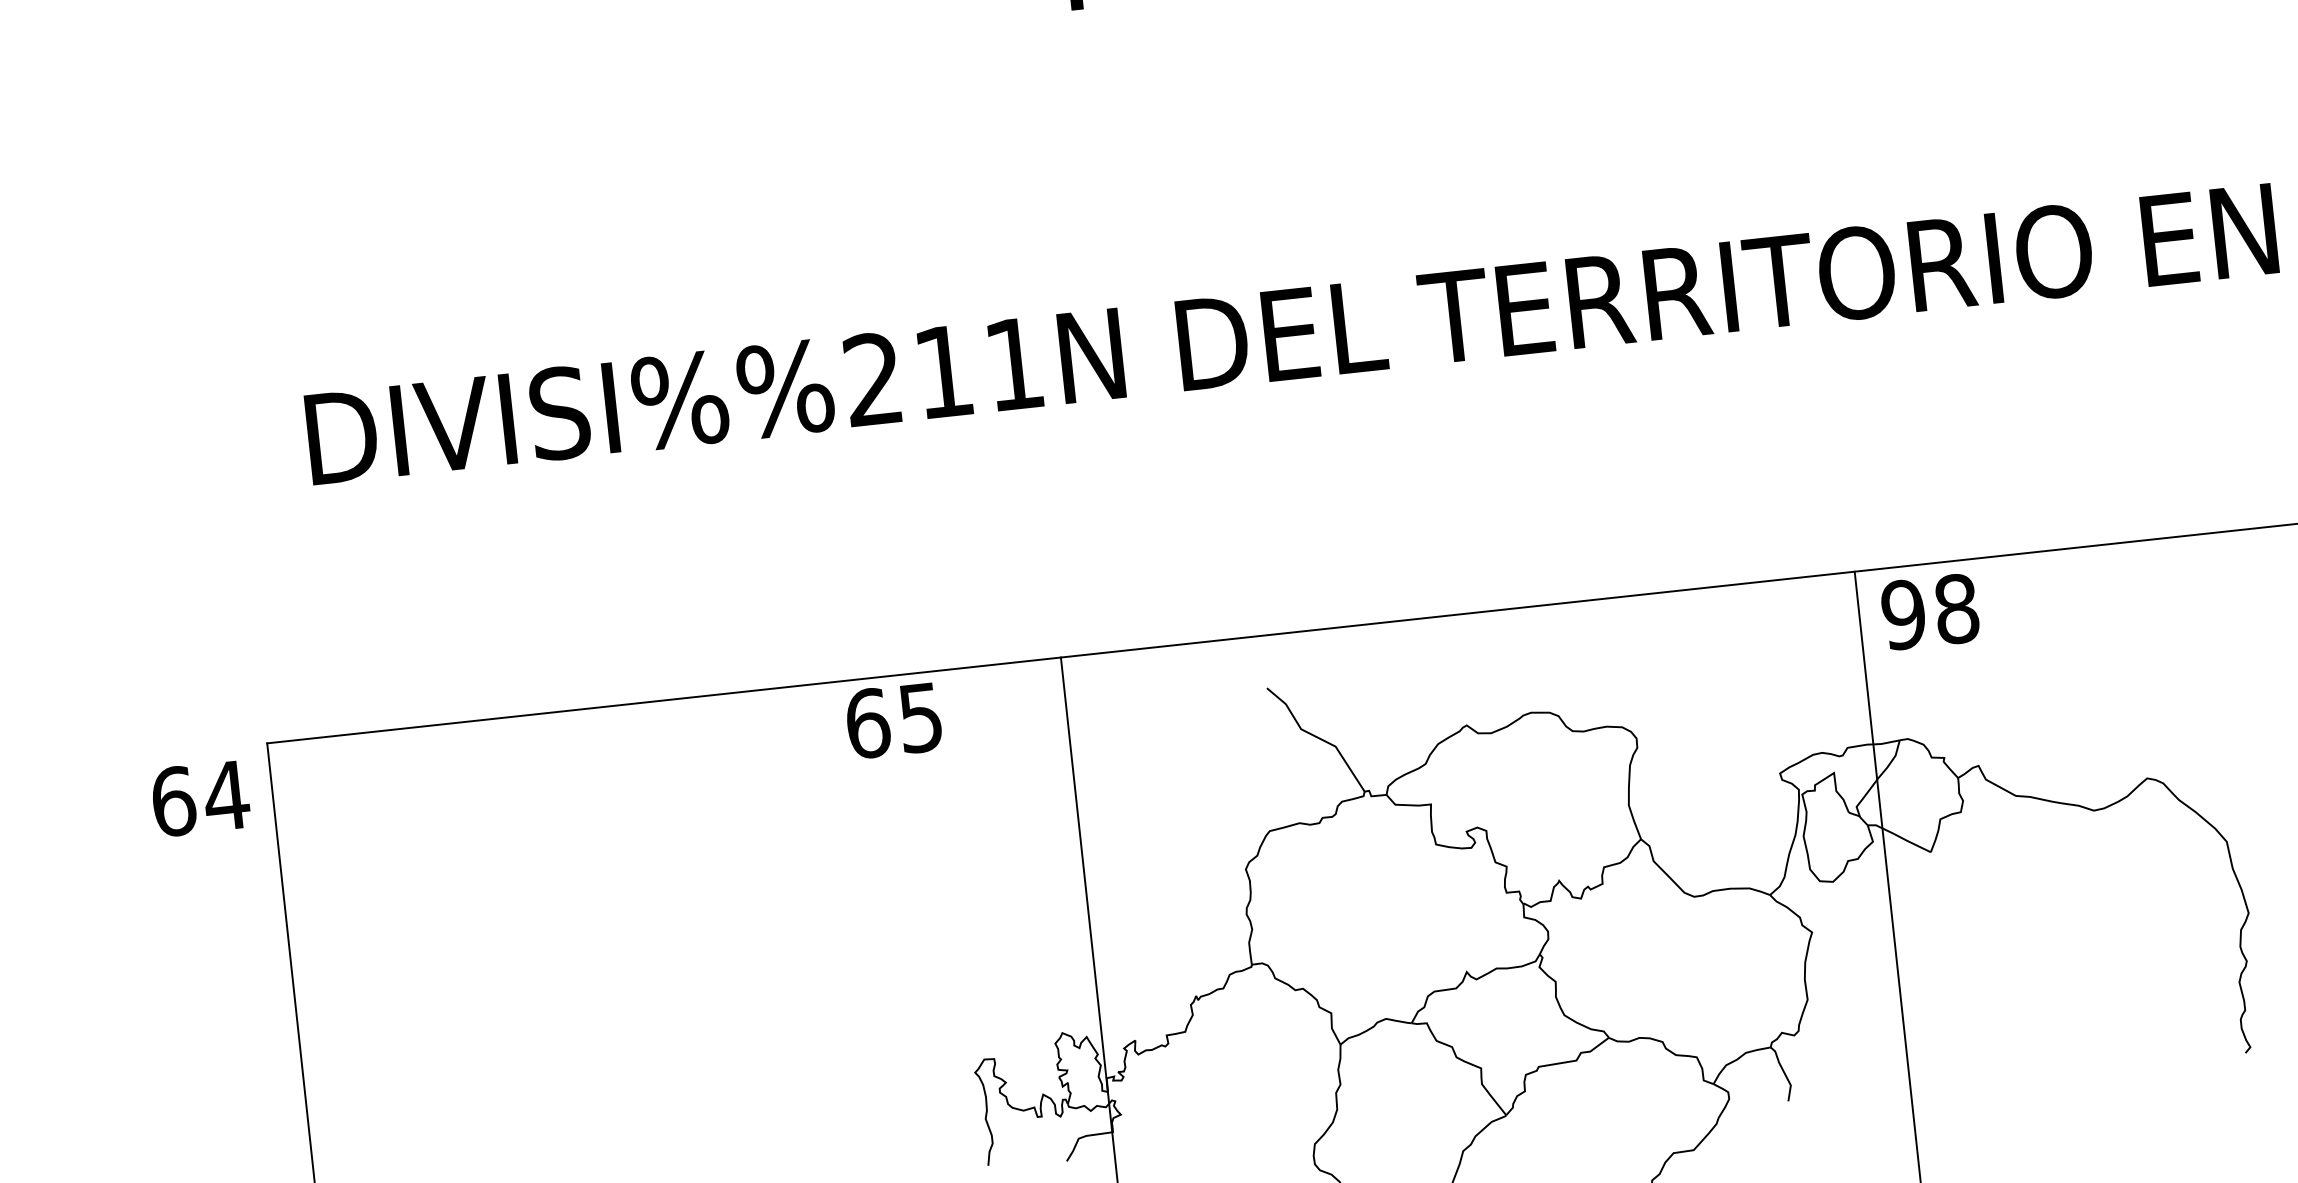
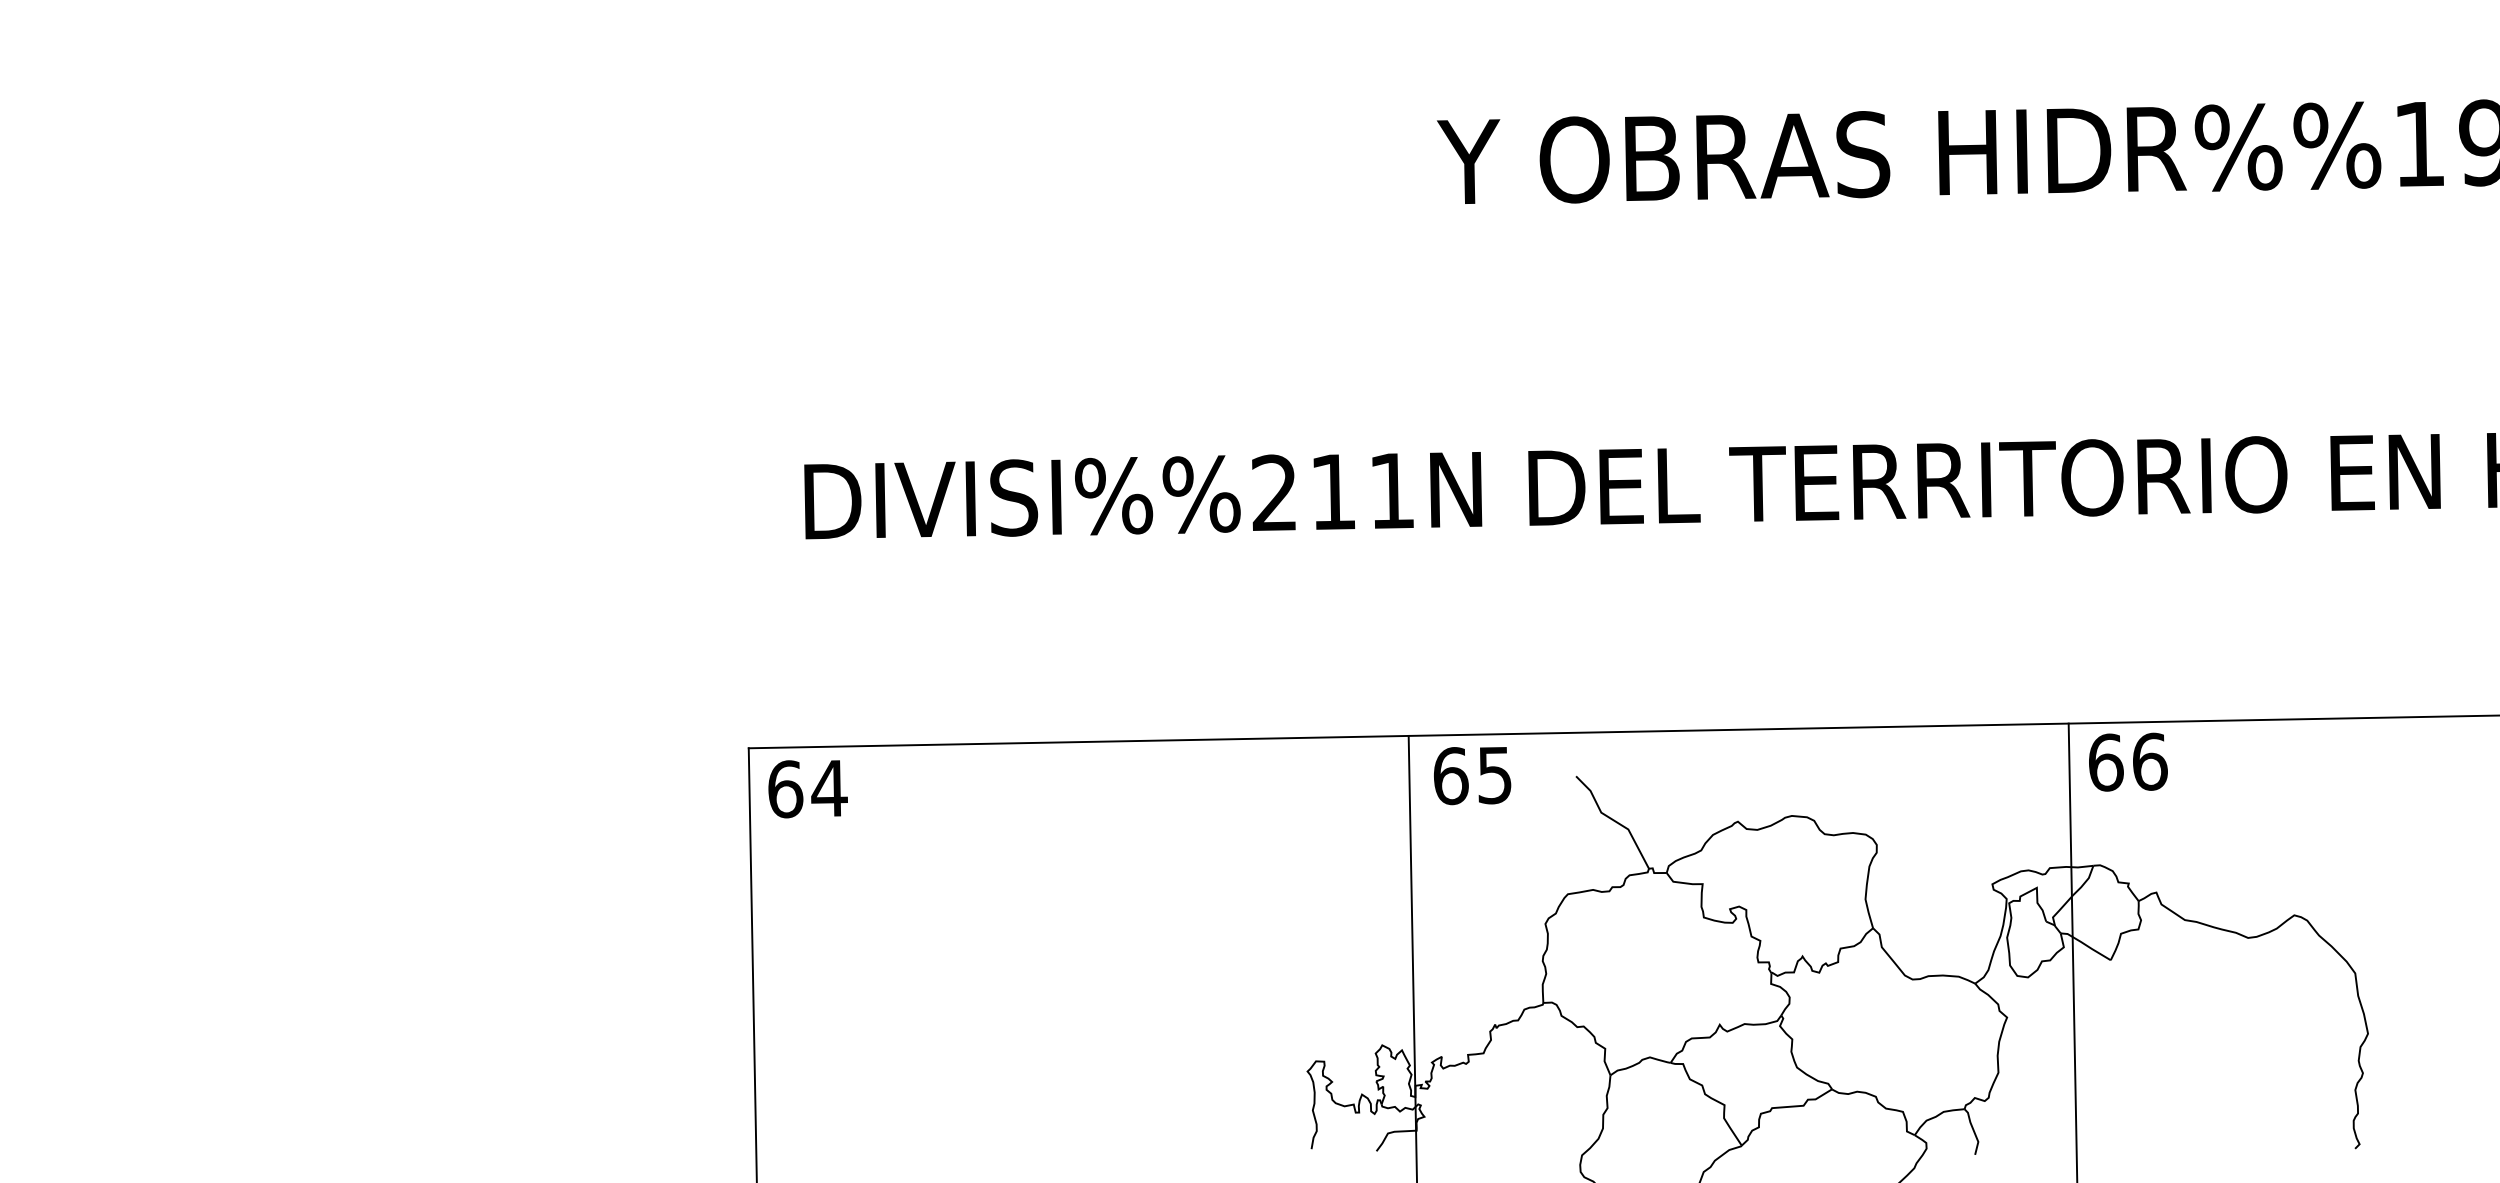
text: (1929, 611) -> (2127, 761), 98 -> 66
text: (893, 721) -> (1472, 776), moved
text: (200, 799) -> (807, 789), moved

